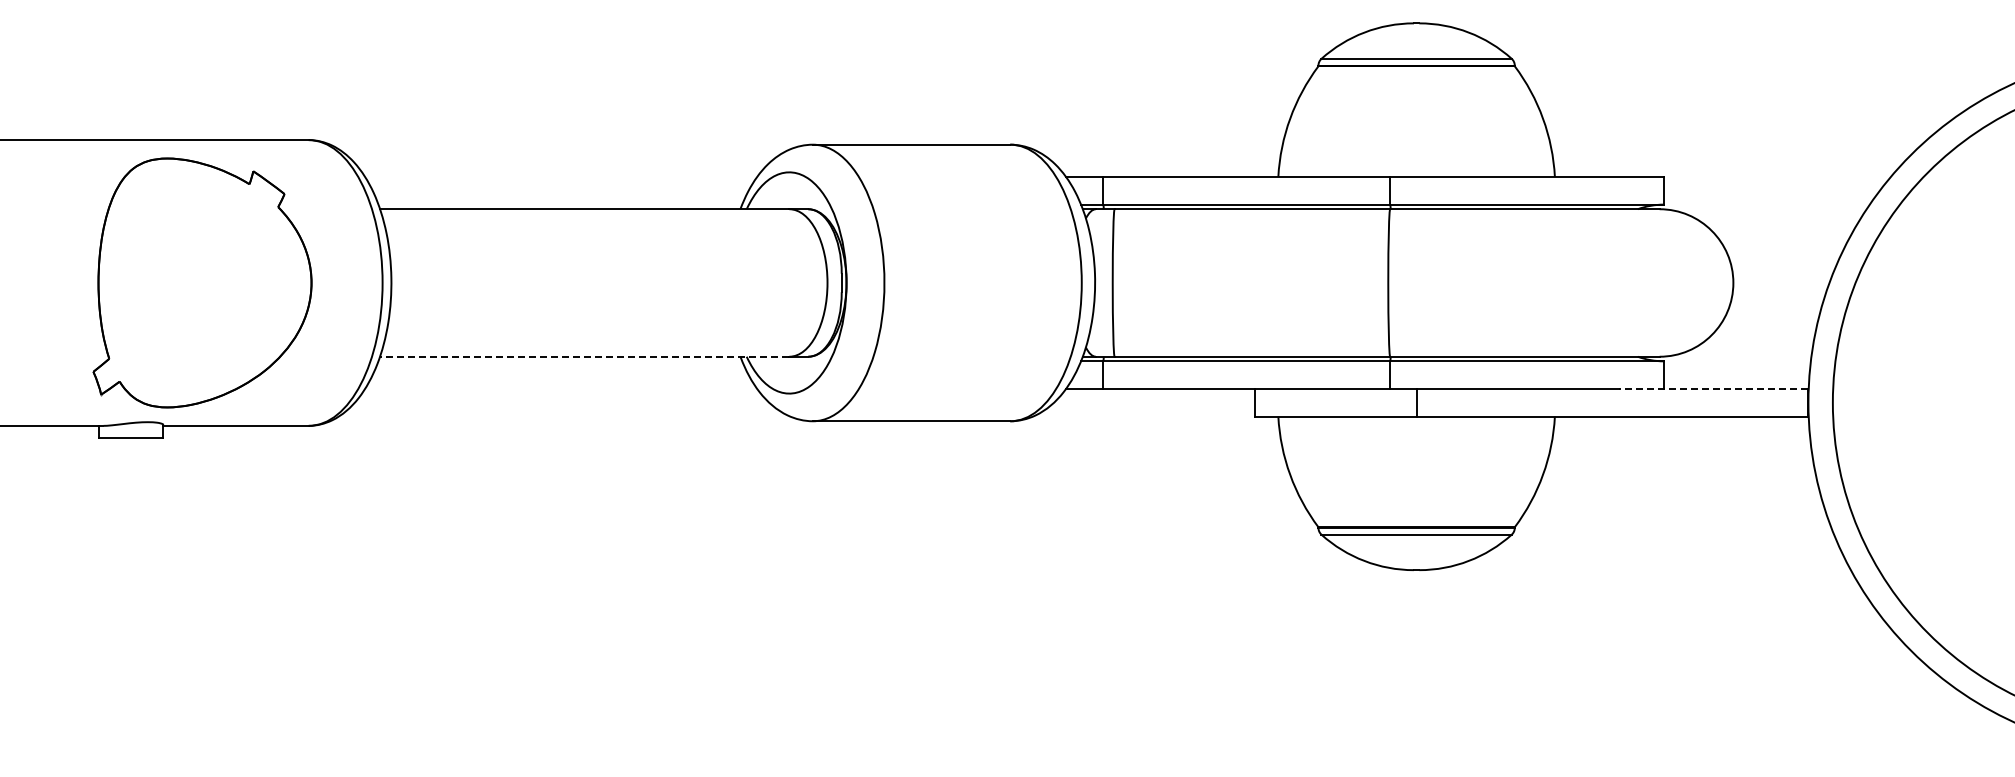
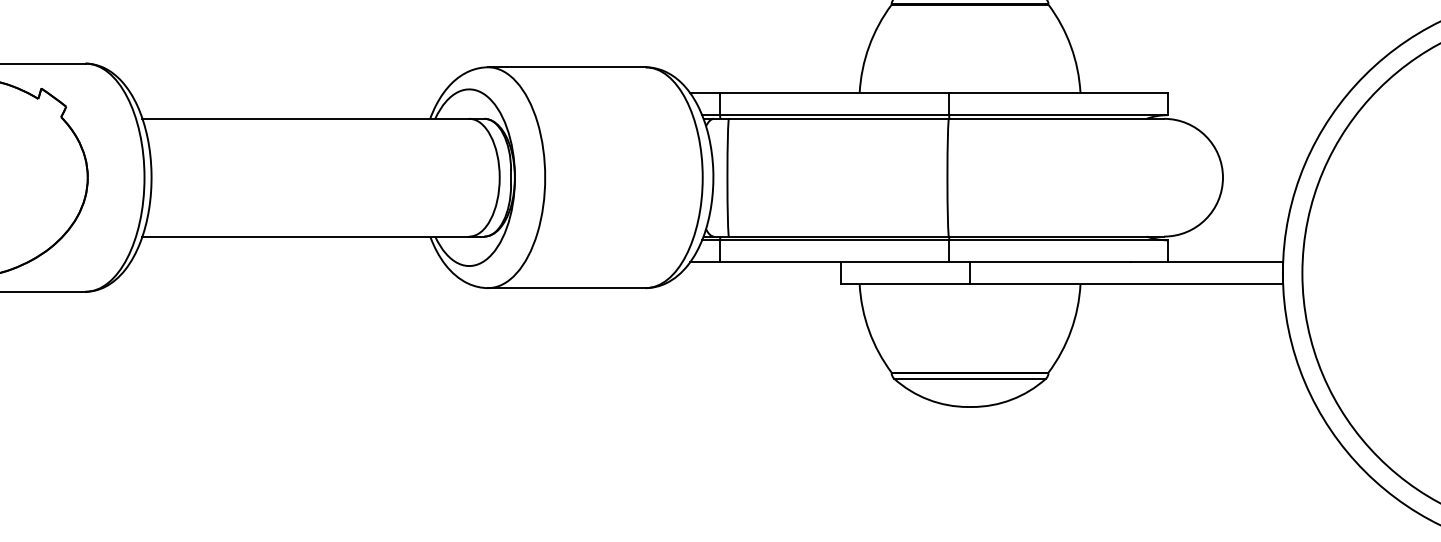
line: (584, 356) -> (305, 236), dashed -> solid
line: (1713, 389) -> (1207, 262), dashed -> solid

